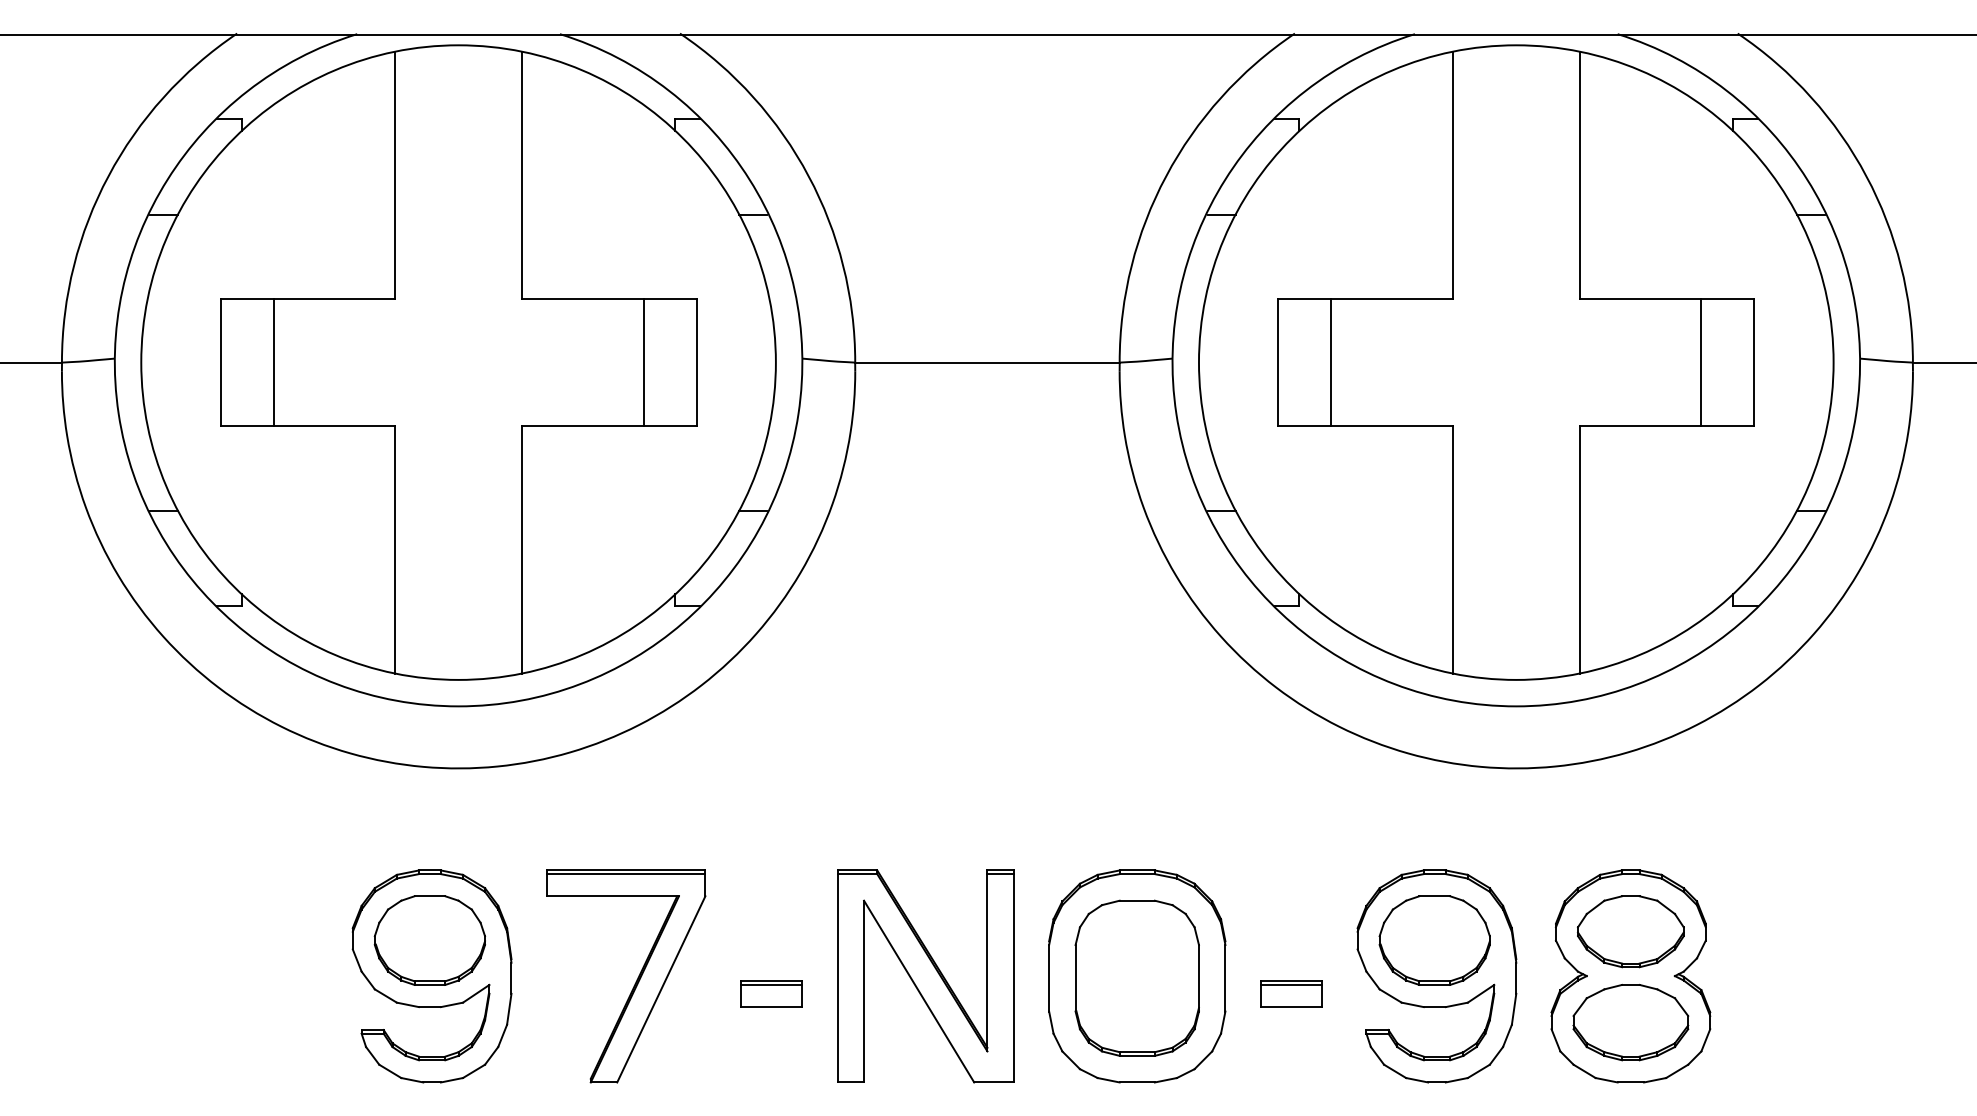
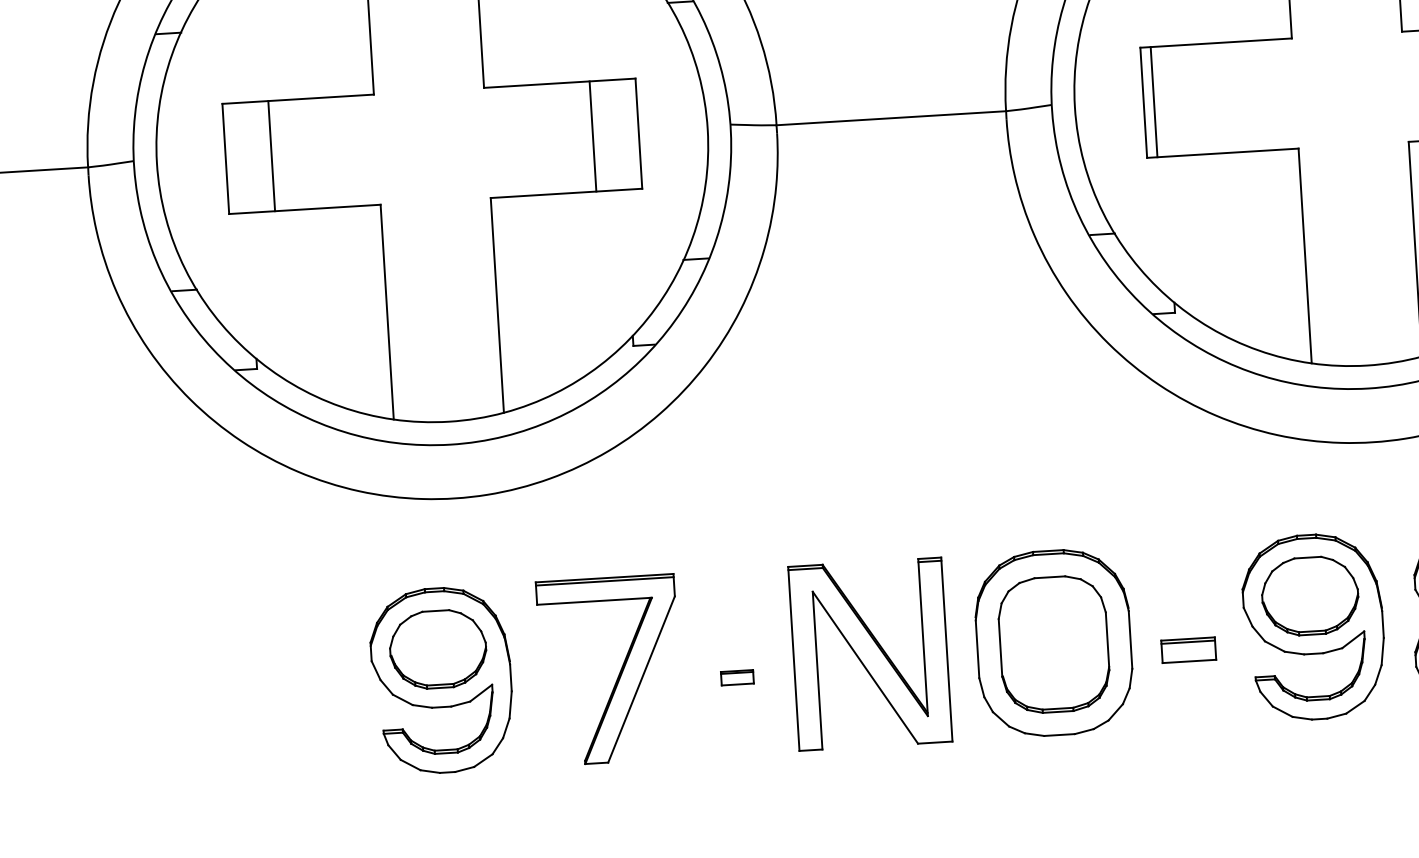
line: (1331, 362) -> (1154, 102), moved
part: (771, 993) -> (737, 677), size x0.6

